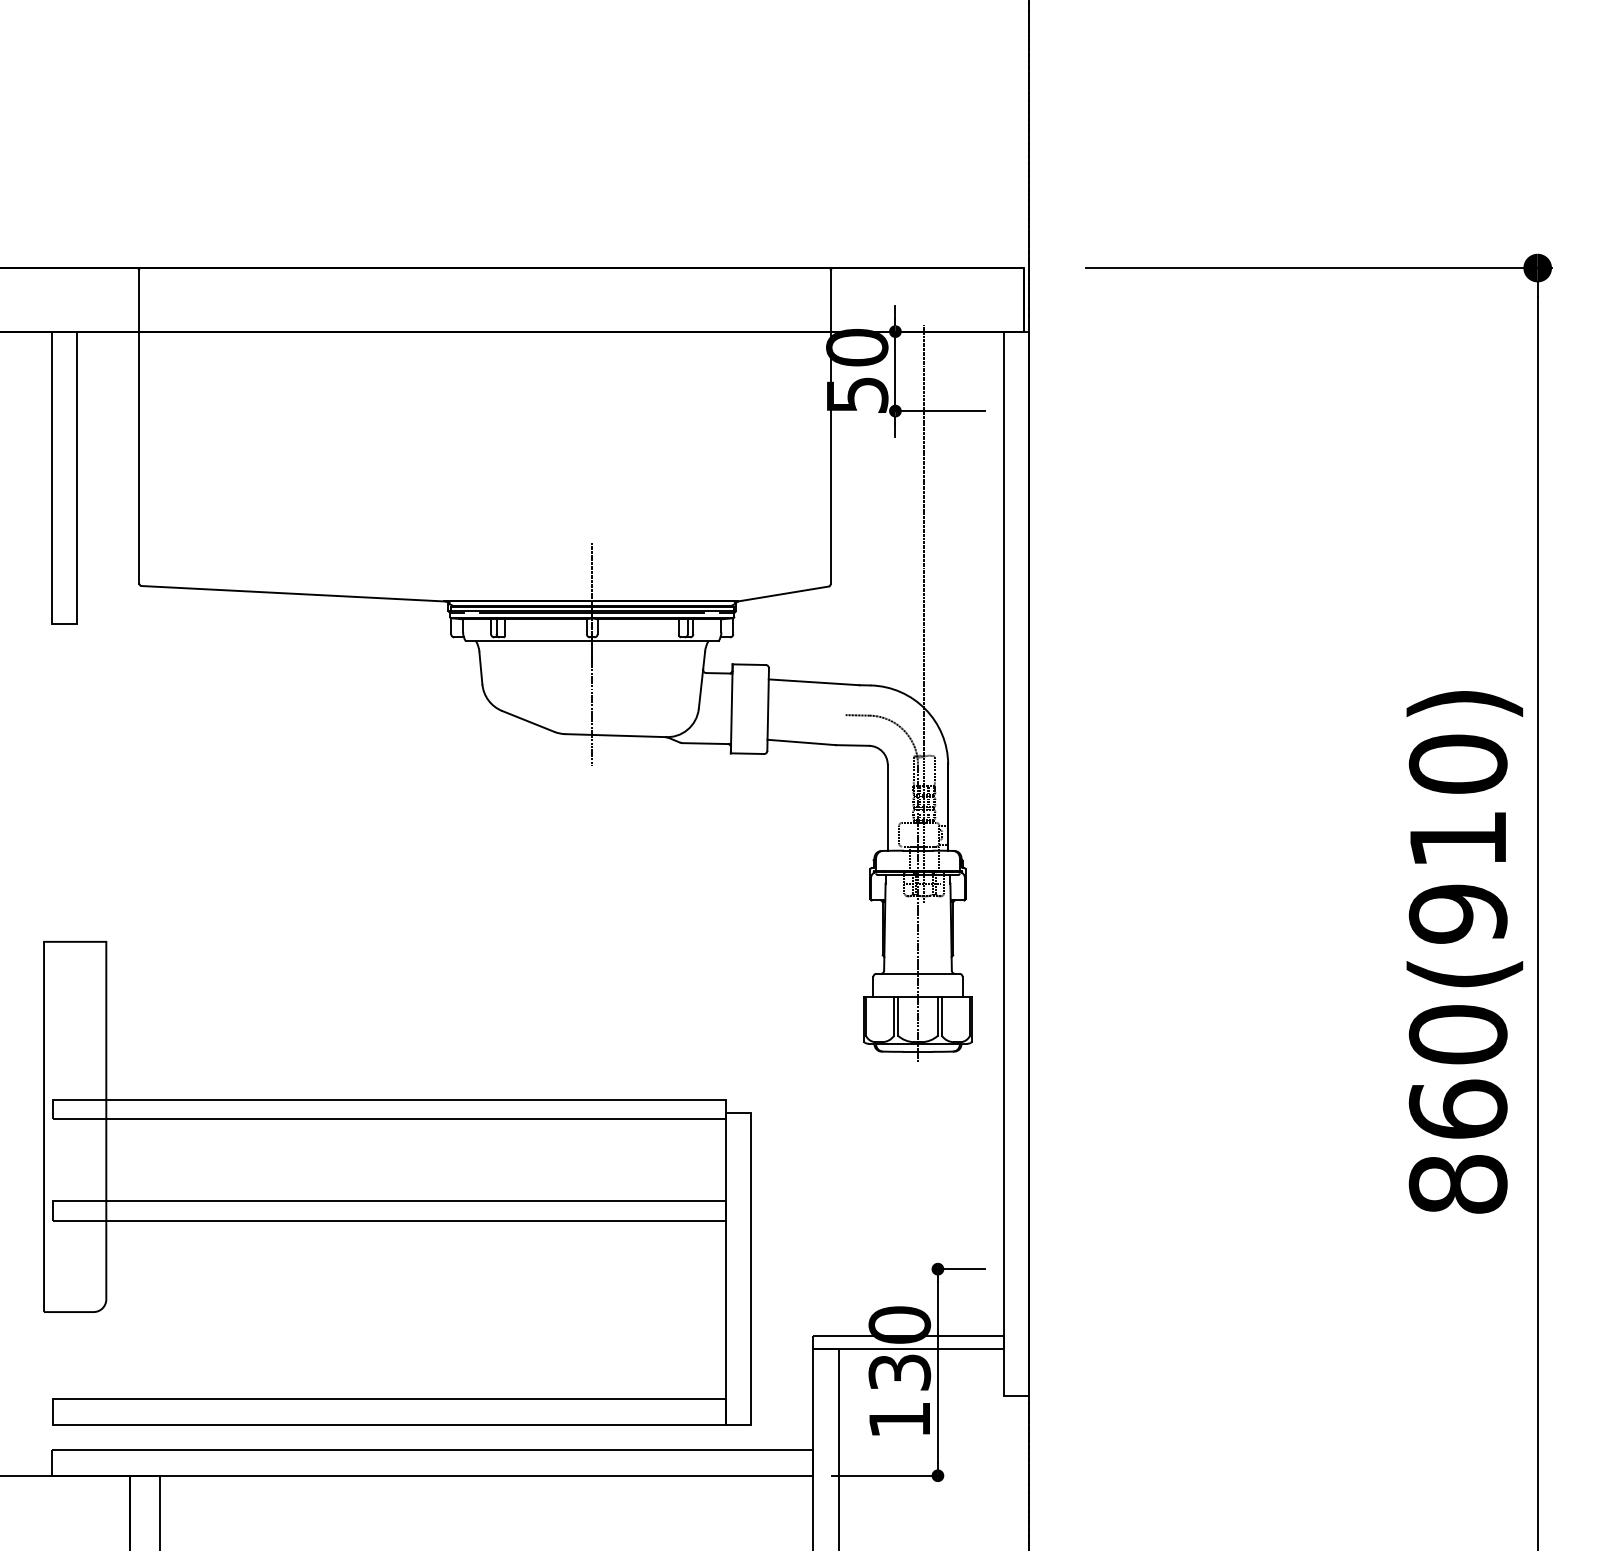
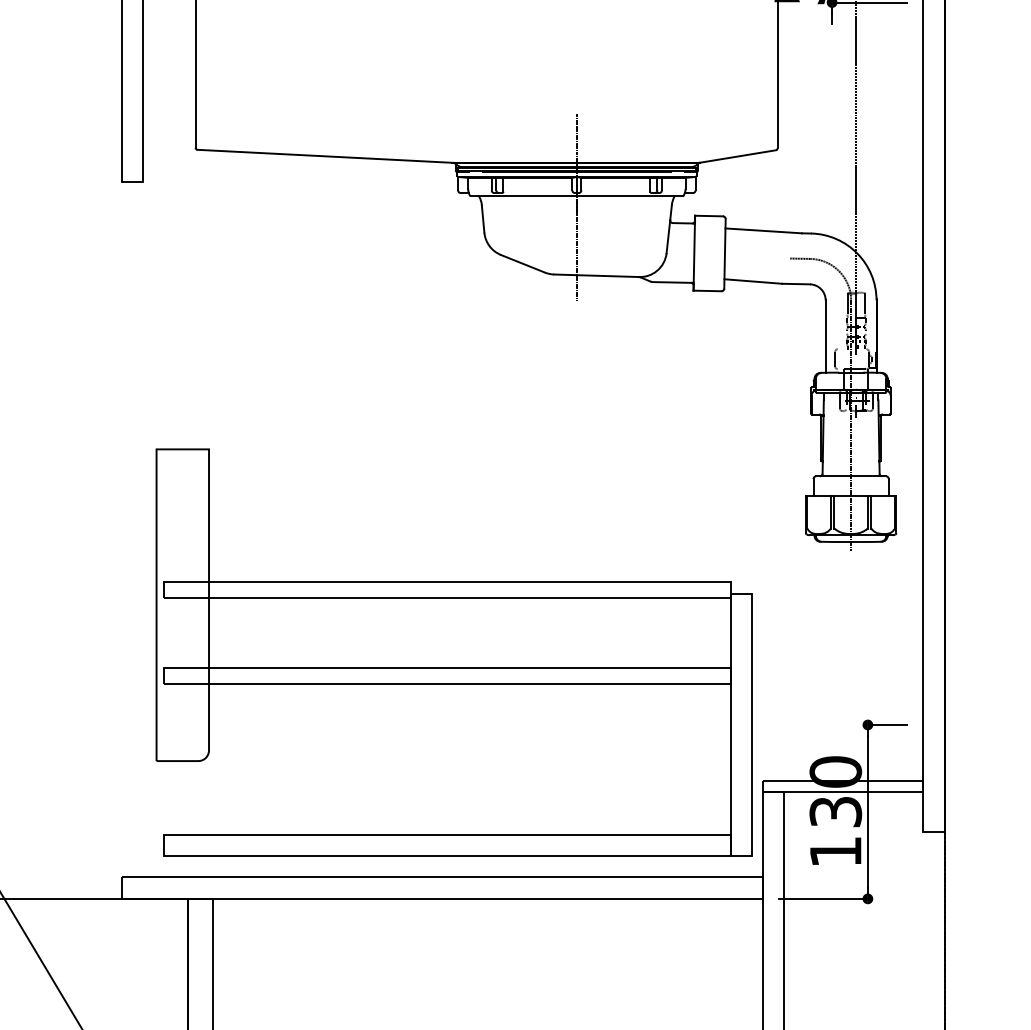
part: (397, 1183) -> (454, 652), moved

